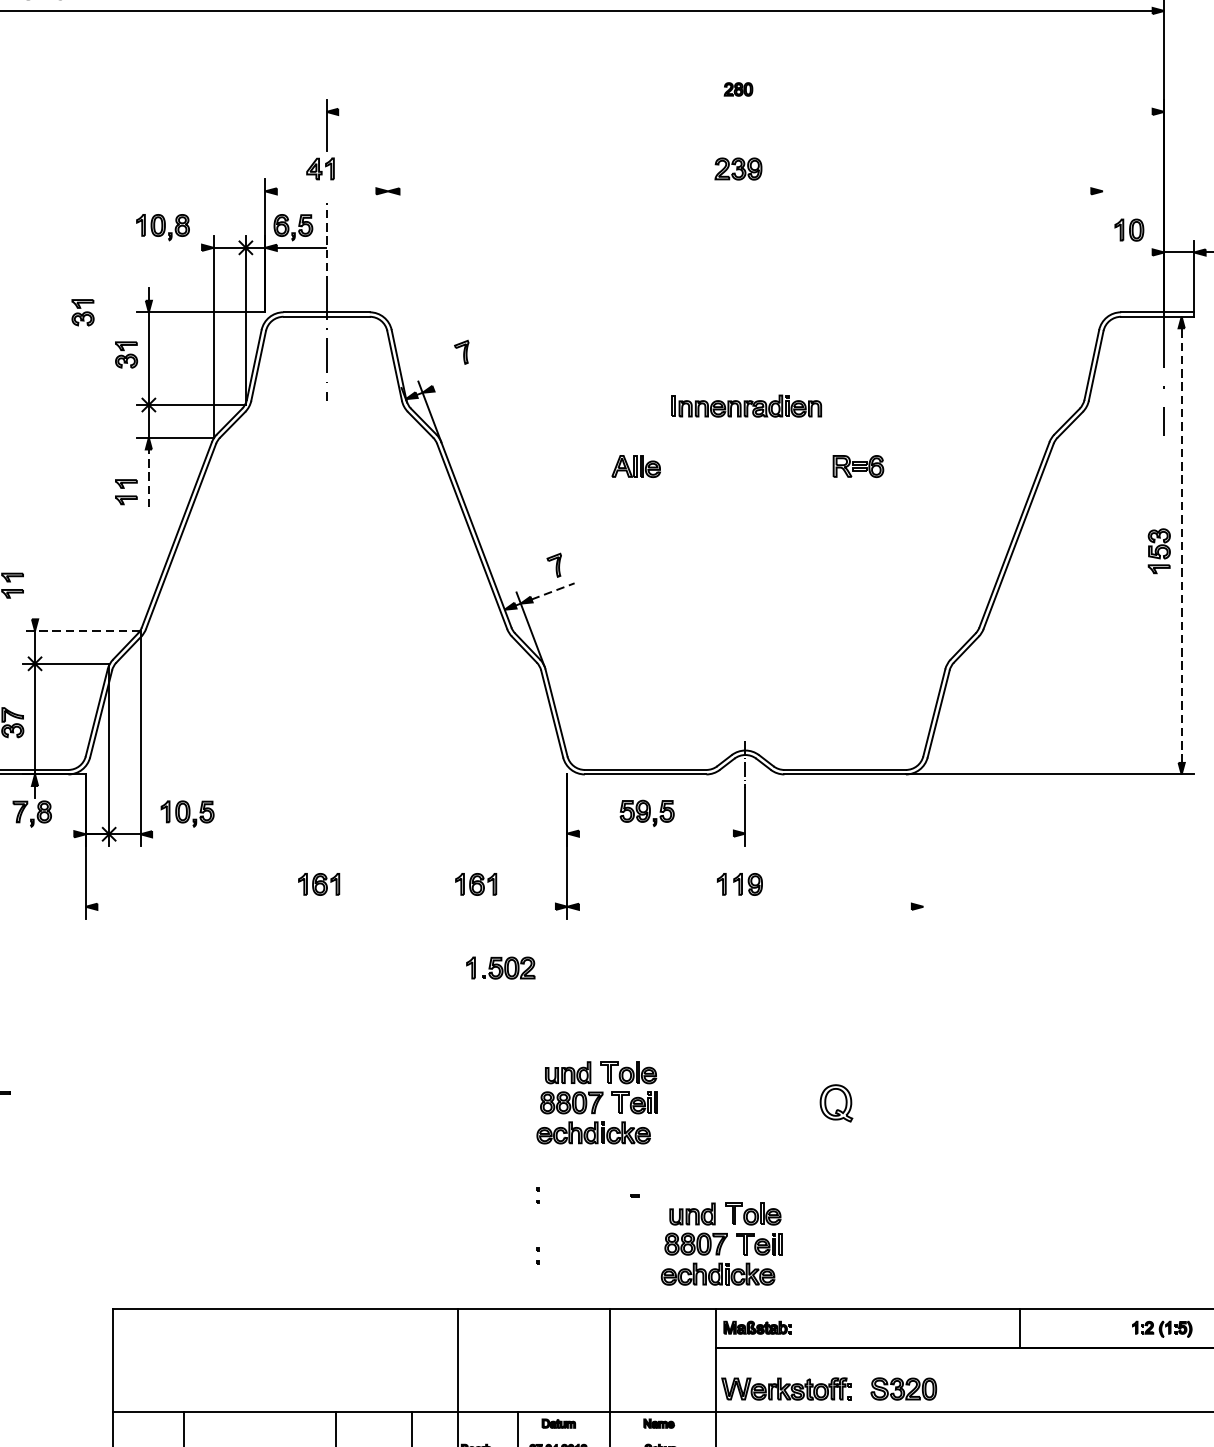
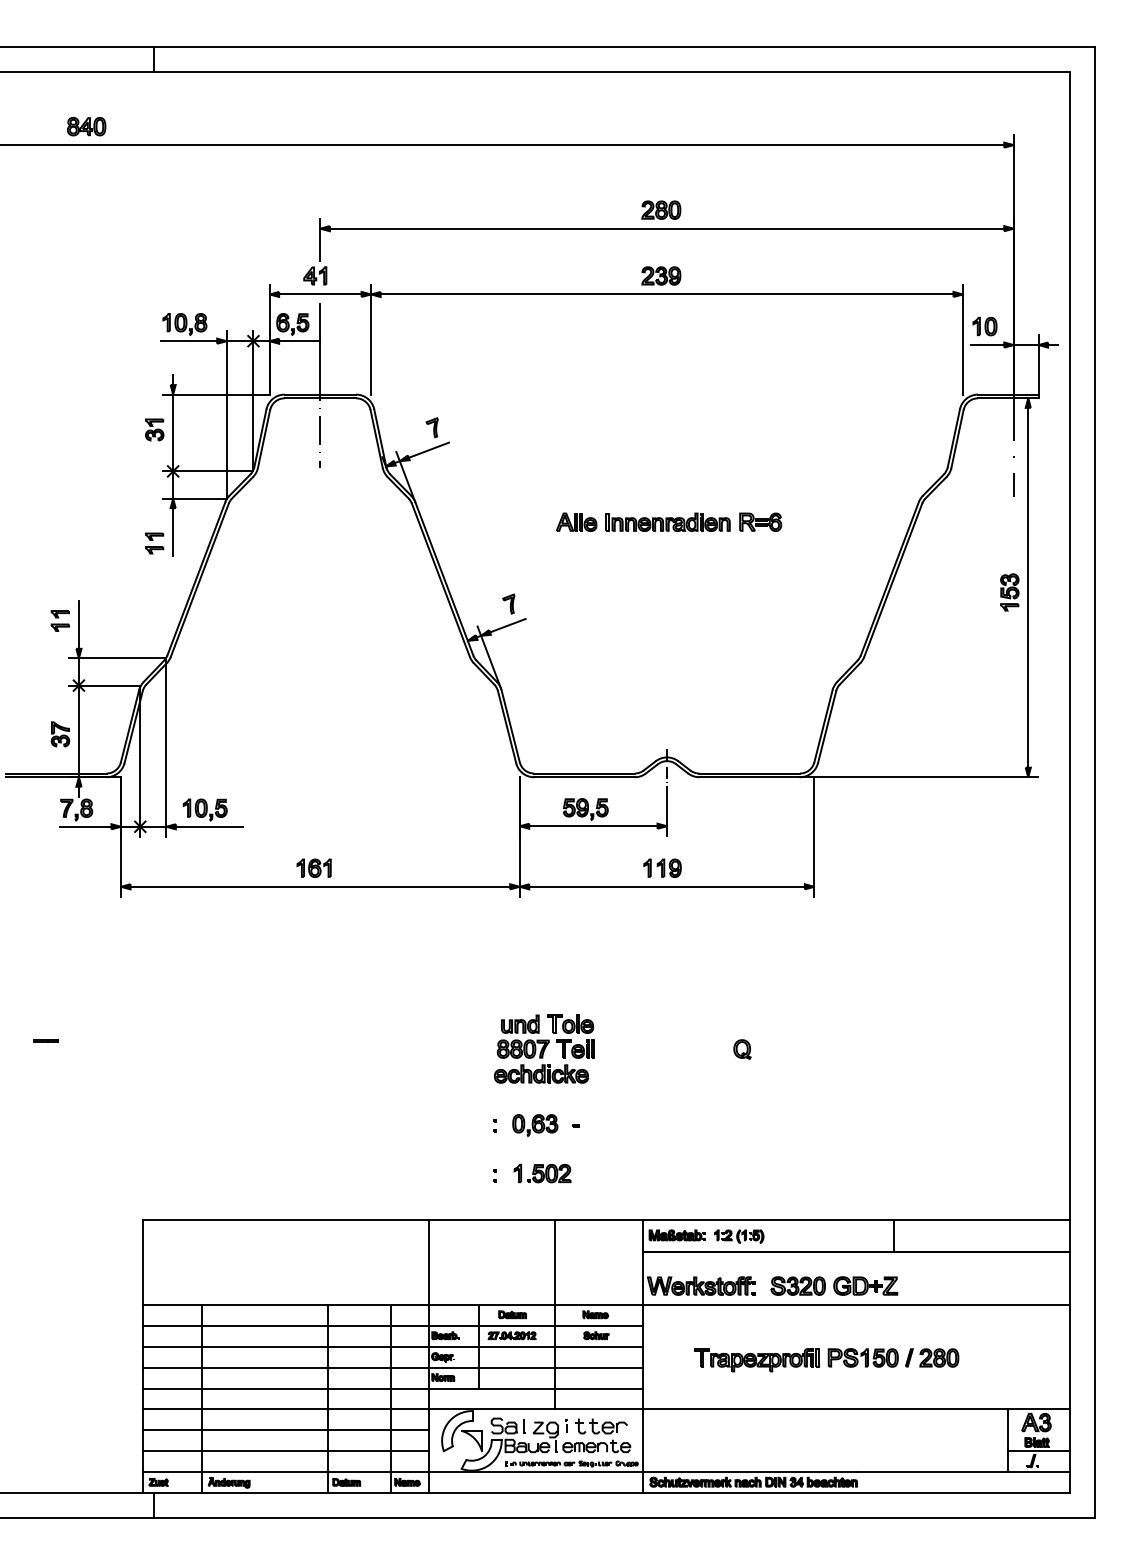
part: (738, 88) -> (661, 209), size x1.67
line: (744, 111) -> (666, 228), added
line: (326, 191) -> (320, 294), added
line: (744, 191) -> (666, 294), added
line: (326, 243) -> (320, 337), dashed -> solid
line: (388, 245) -> (371, 339), added
line: (1103, 245) -> (963, 339), added
line: (167, 248) -> (188, 341), added
line: (1132, 252) -> (987, 345), added
part: (82, 312) -> (118, 394), removed
line: (457, 378) -> (428, 449), added
part: (745, 405) -> (667, 521), moved
line: (149, 478) -> (173, 532), dashed -> solid
line: (1181, 545) -> (1028, 587), dashed -> solid
line: (34, 589) -> (78, 624), added
line: (553, 591) -> (508, 625), dashed -> solid
line: (81, 631) -> (117, 658), dashed -> solid
line: (42, 833) -> (85, 826), added
line: (191, 833) -> (208, 826), added
line: (656, 833) -> (593, 826), added
line: (923, 846) -> (814, 836), added
part: (475, 883) -> (443, 867), removed
line: (326, 906) -> (320, 886), added
line: (744, 906) -> (666, 886), added
part: (500, 968) -> (542, 1173), moved
part: (836, 1103) -> (742, 1049), size x0.62
part: (586, 1195) -> (535, 1125), added
part: (721, 1243) -> (647, 1165), removed
part: (1162, 1329) -> (739, 1236), moved
part: (985, 1388) -> (865, 1285), added
line: (413, 1436) -> (392, 1325), added

